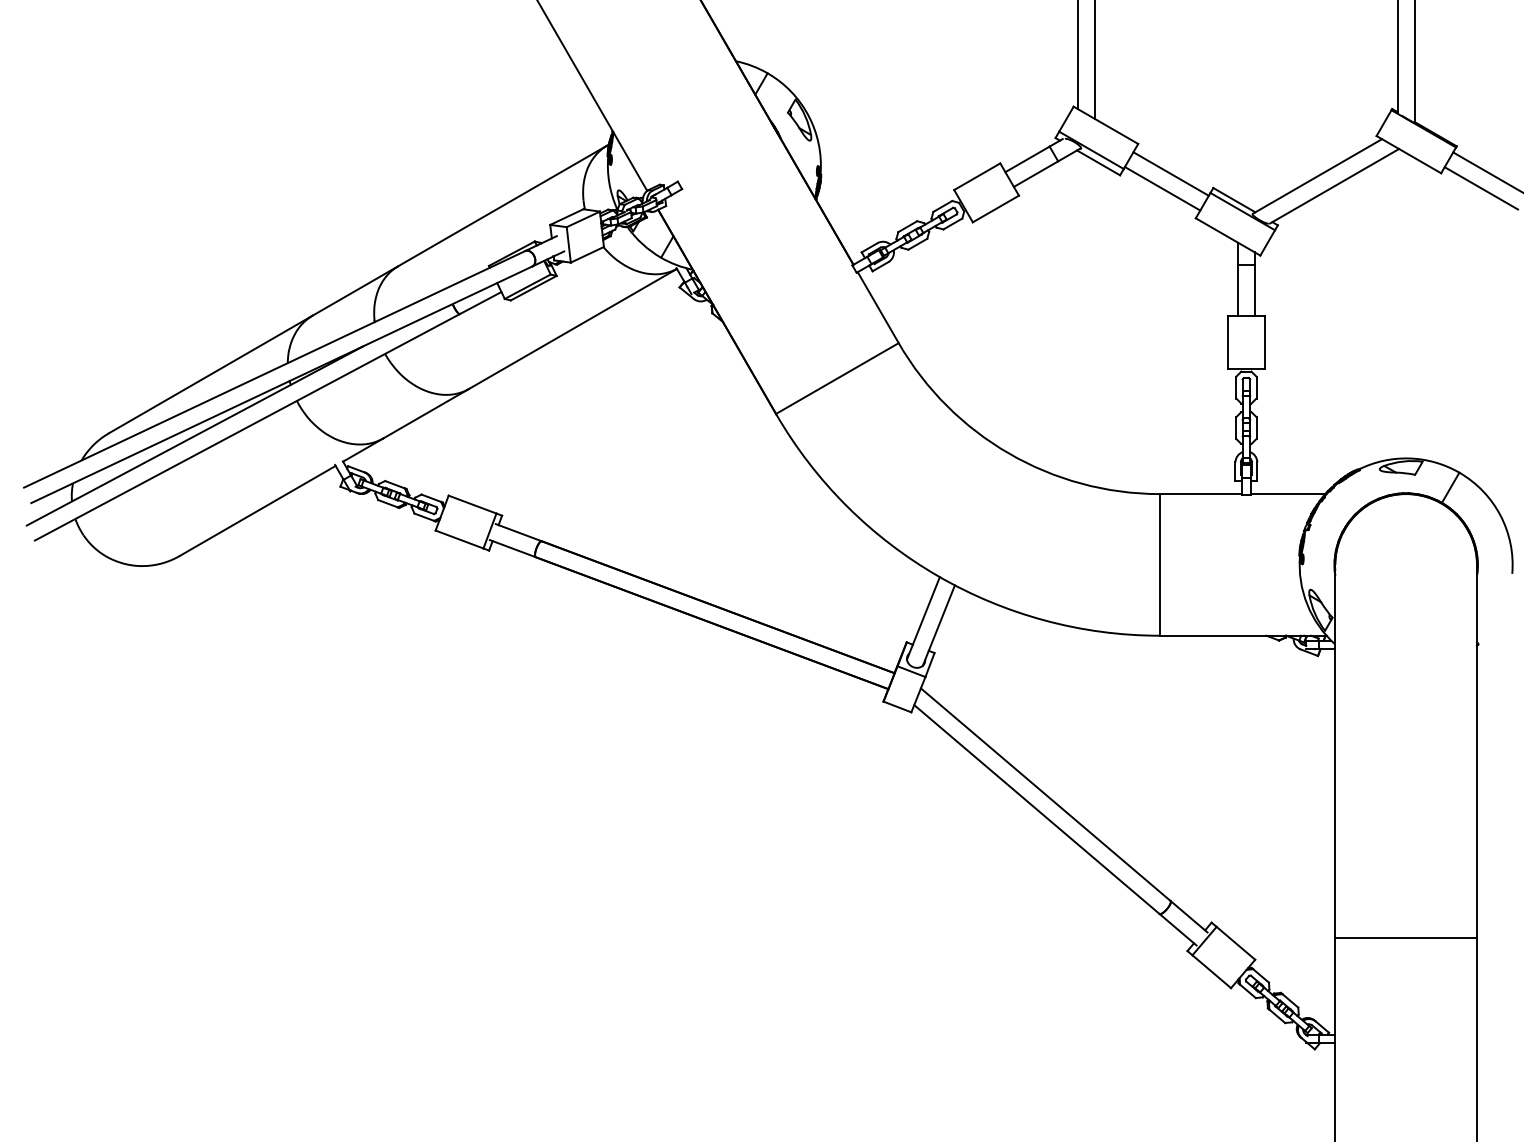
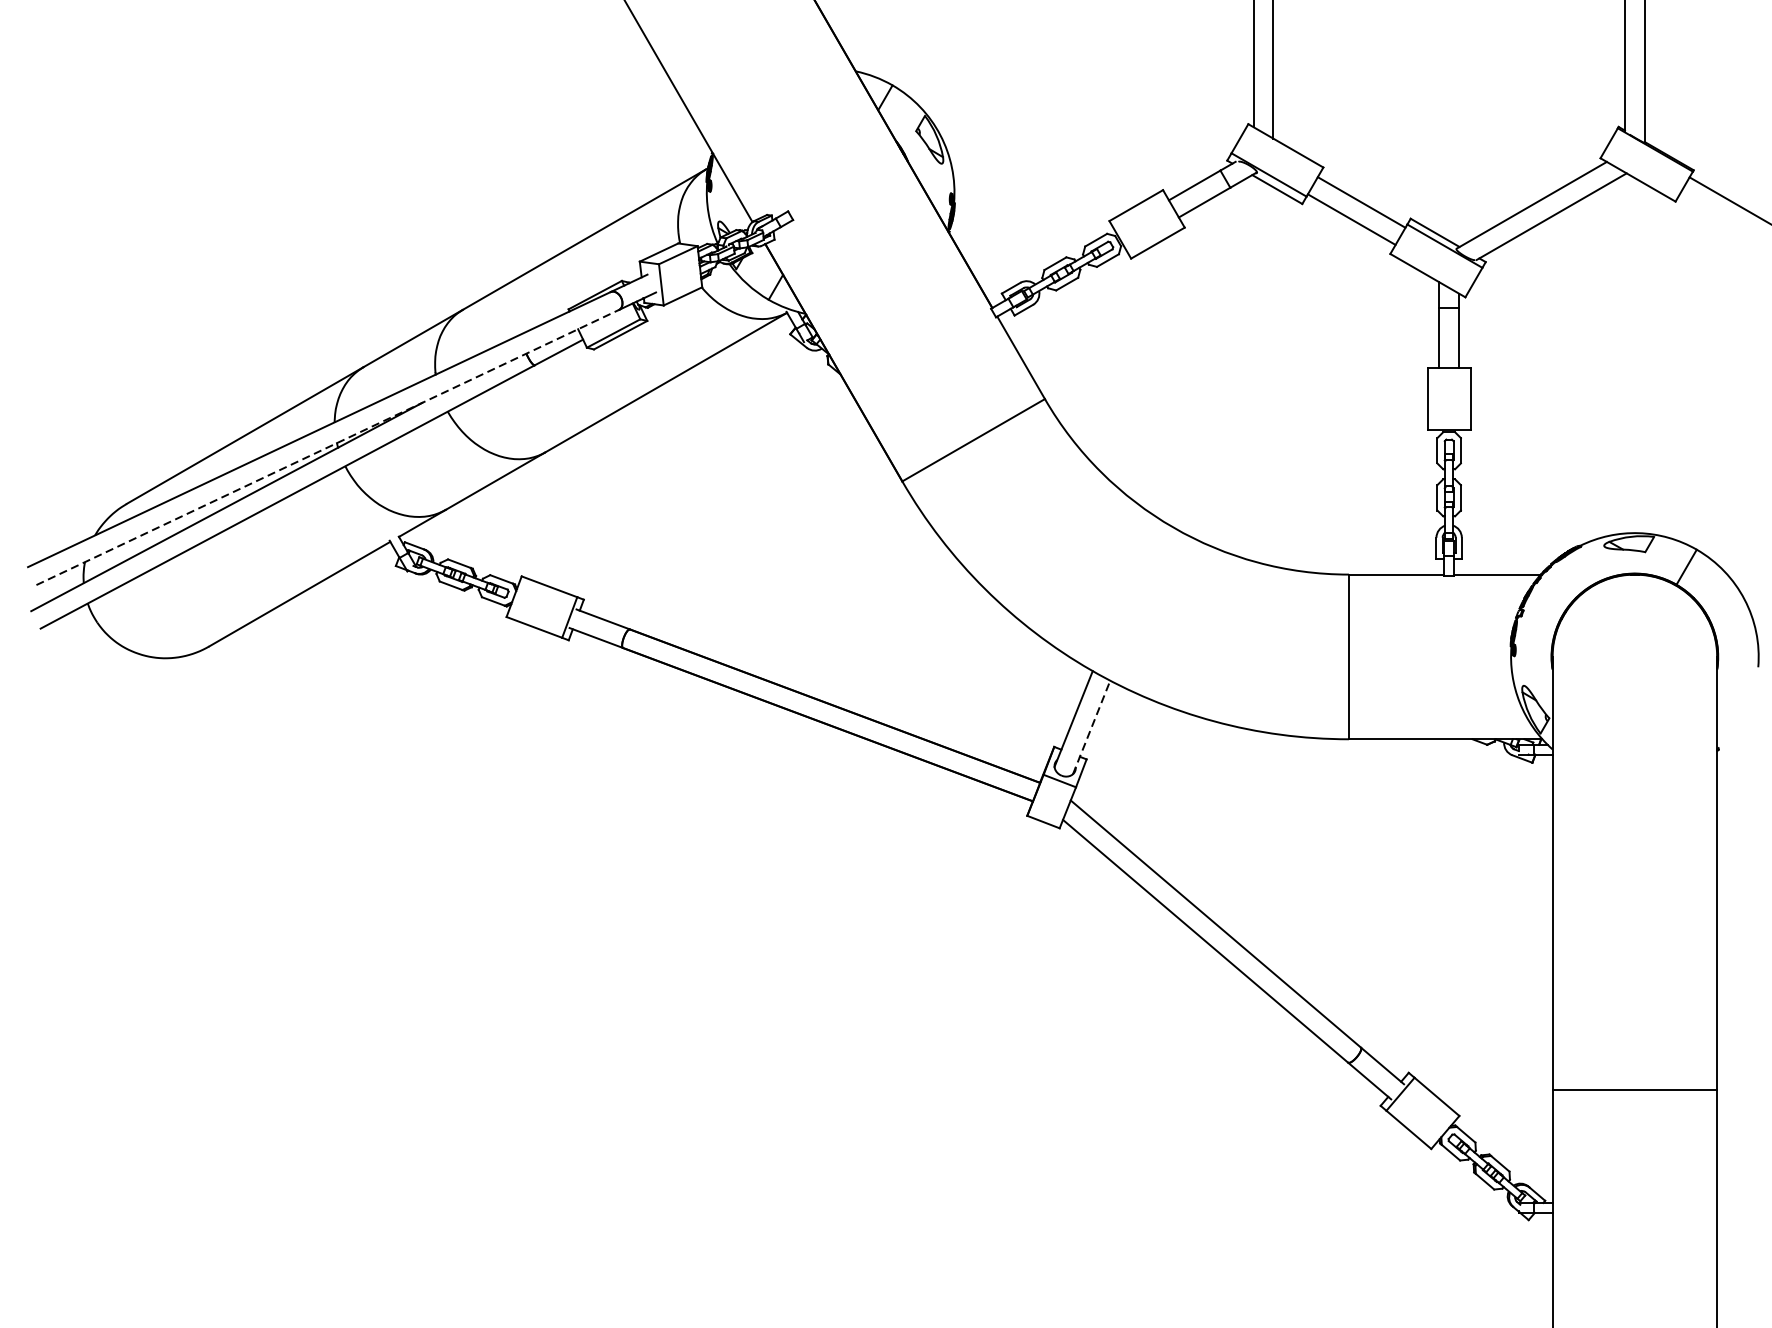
line: (1481, 188) -> (1722, 219), removed
line: (282, 384) -> (328, 447), solid -> dashed
line: (939, 625) -> (1092, 727), solid -> dashed

